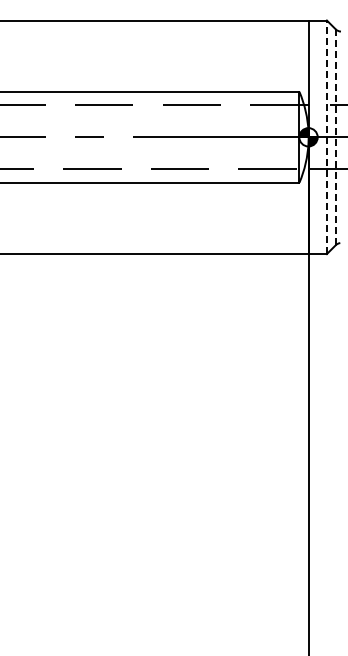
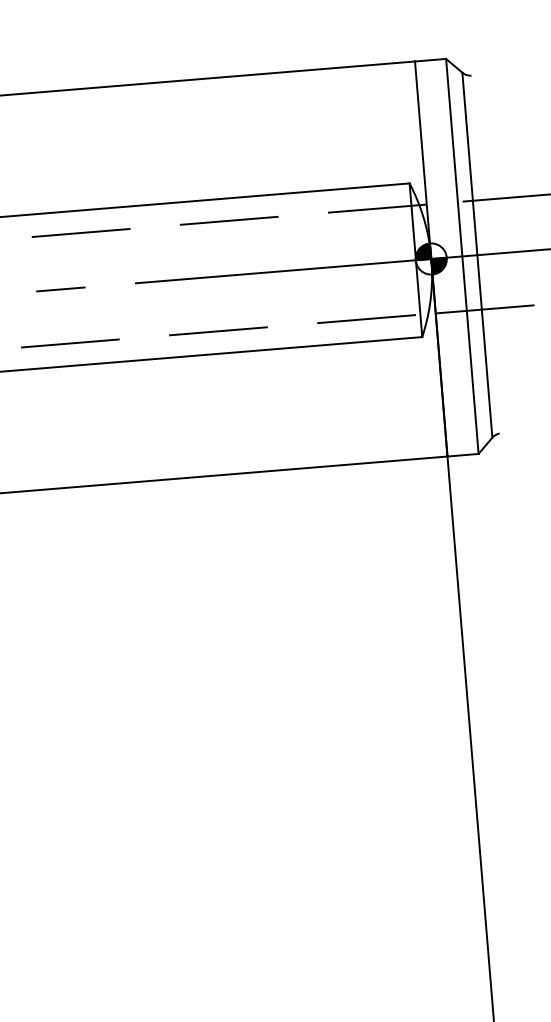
line: (326, 137) -> (461, 256), dashed -> solid
line: (335, 137) -> (476, 255), dashed -> solid

